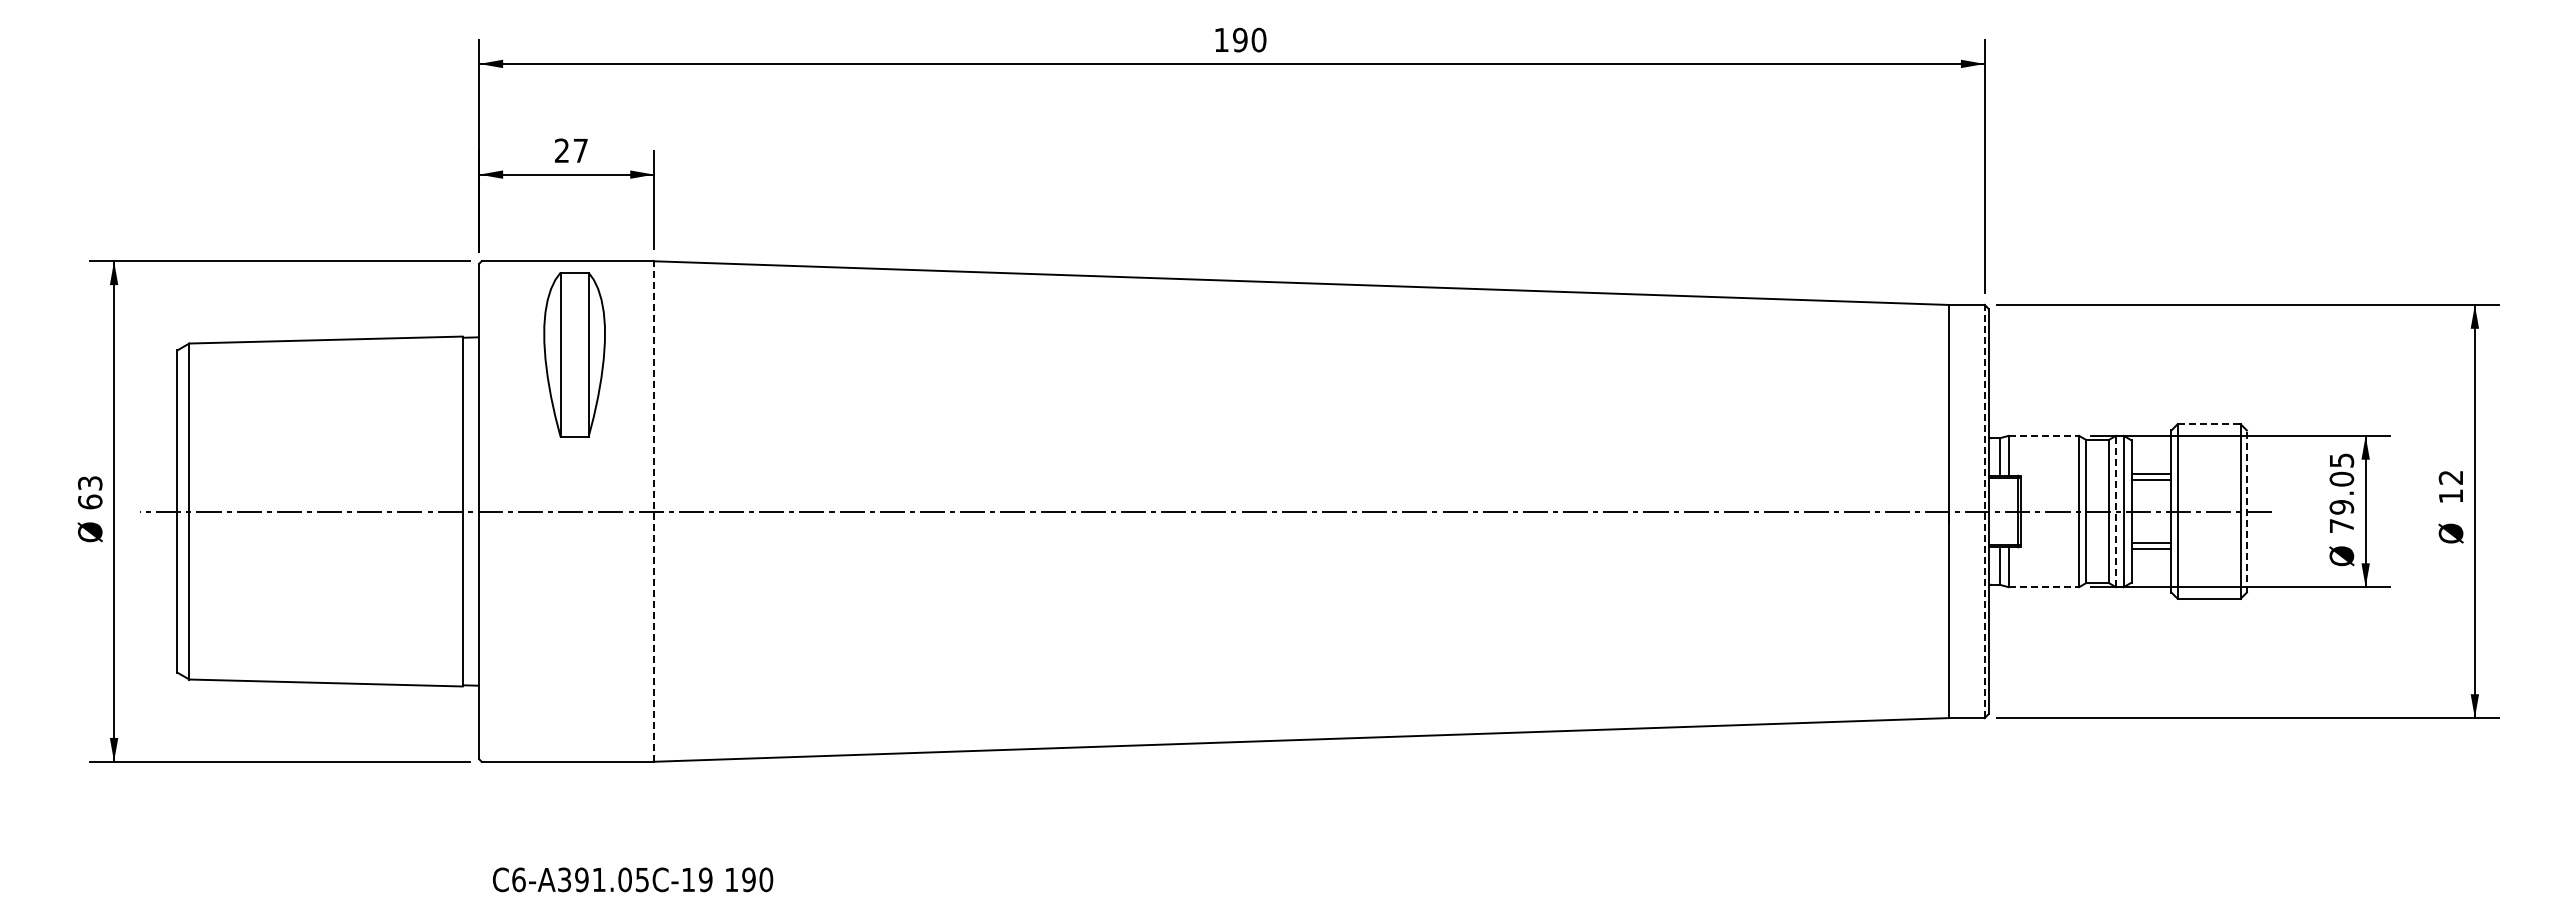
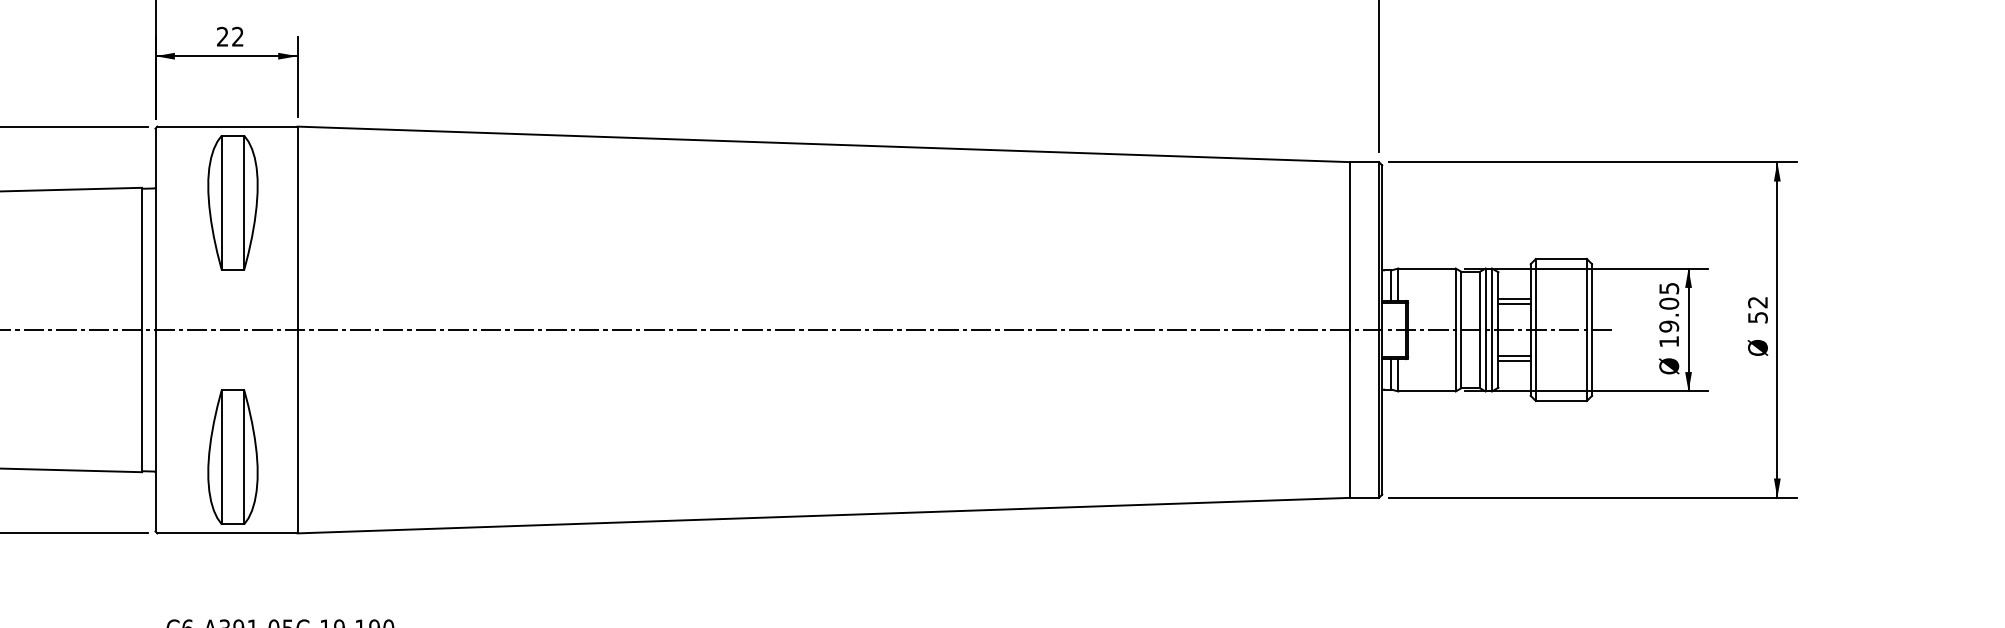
text: (580, 150) -> (237, 36), 27 -> 22
line: (2209, 424) -> (1561, 259), dashed -> solid
line: (2044, 435) -> (1427, 268), dashed -> solid
text: (2451, 496) -> (1758, 317), 12 -> 52
line: (654, 511) -> (297, 329), dashed -> solid
line: (1984, 511) -> (1378, 329), dashed -> solid
line: (2115, 511) -> (1485, 329), dashed -> solid
line: (2246, 511) -> (1591, 329), dashed -> solid
text: (2341, 525) -> (1668, 341), 79.05 -> 19.05
line: (2044, 587) -> (1427, 391), dashed -> solid
part: (574, 667) -> (232, 456), added

